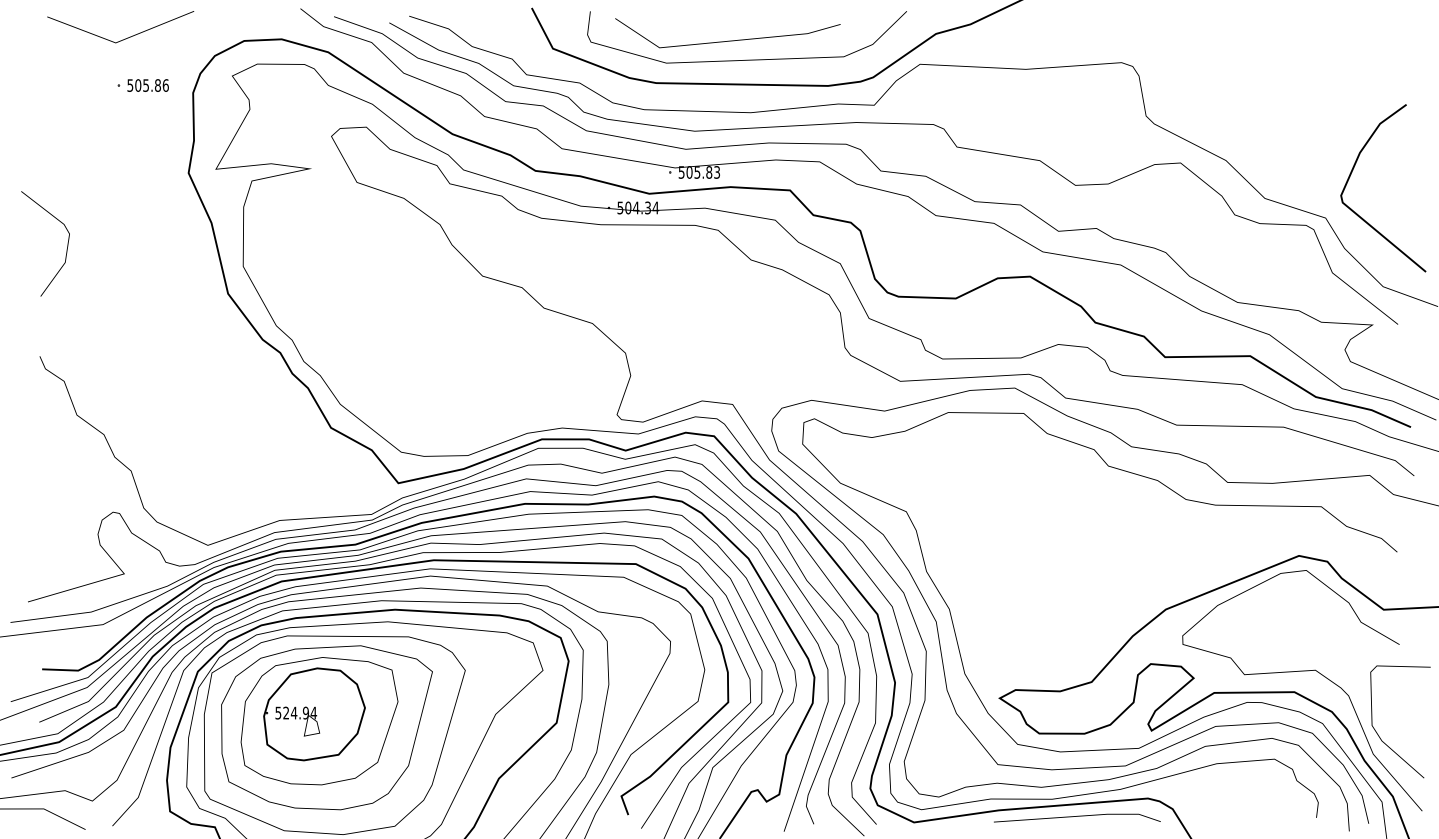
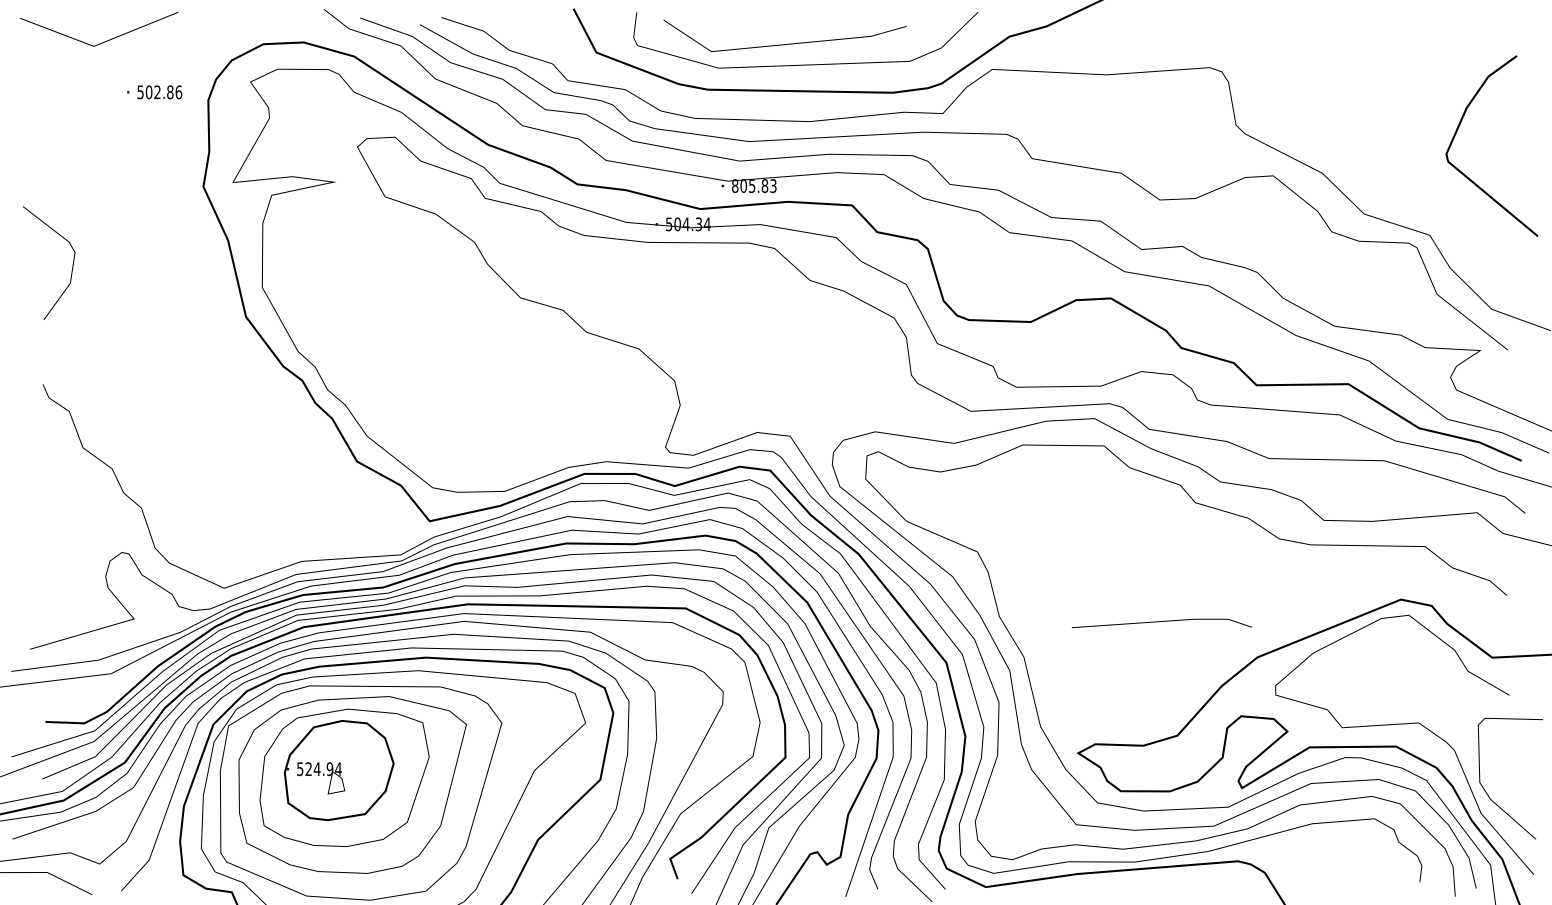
line: (125, 38) -> (104, 41), moved
text: (146, 85) -> (157, 92), 505.86 -> 502.86
text: (681, 171) -> (735, 185), 505.83 -> 805.83
curve: (1352, 172) -> (1458, 129), moved
line: (1076, 816) -> (1161, 621), moved

